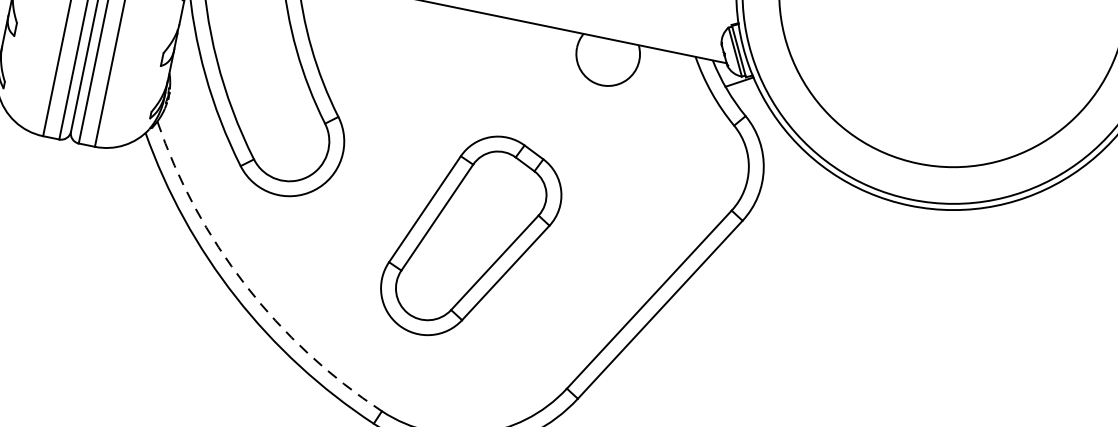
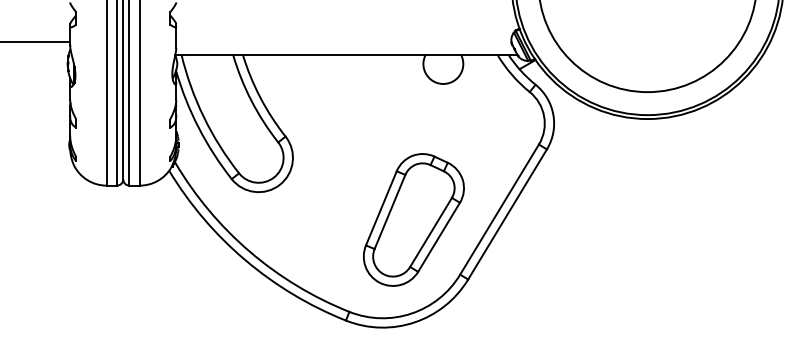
part: (471, 236) -> (413, 219), moved
arc: (245, 284) -> (249, 251), dashed -> solid

